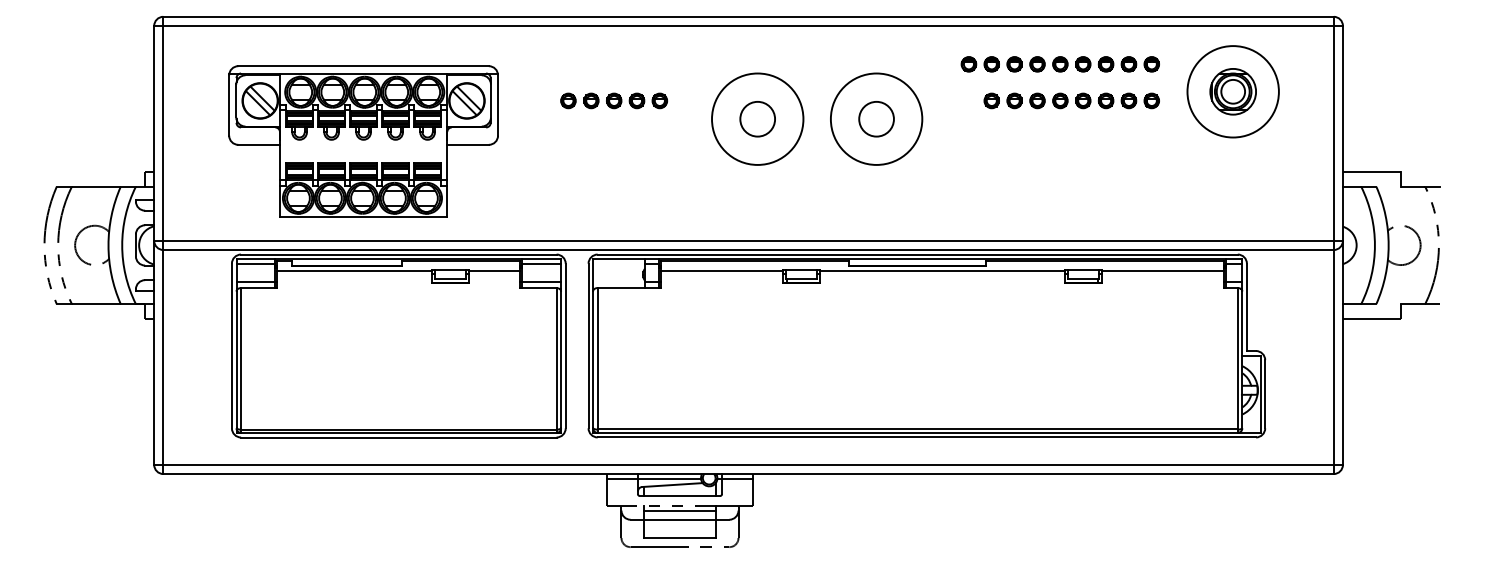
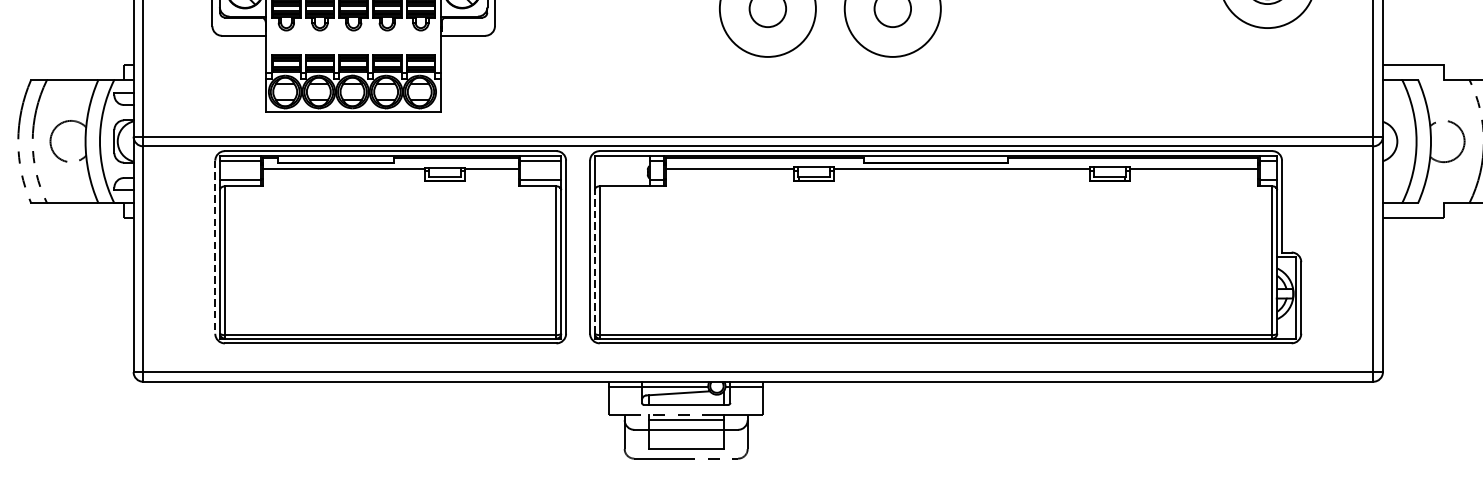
line: (231, 346) -> (214, 247), solid -> dashed
line: (593, 359) -> (595, 261), solid -> dashed

